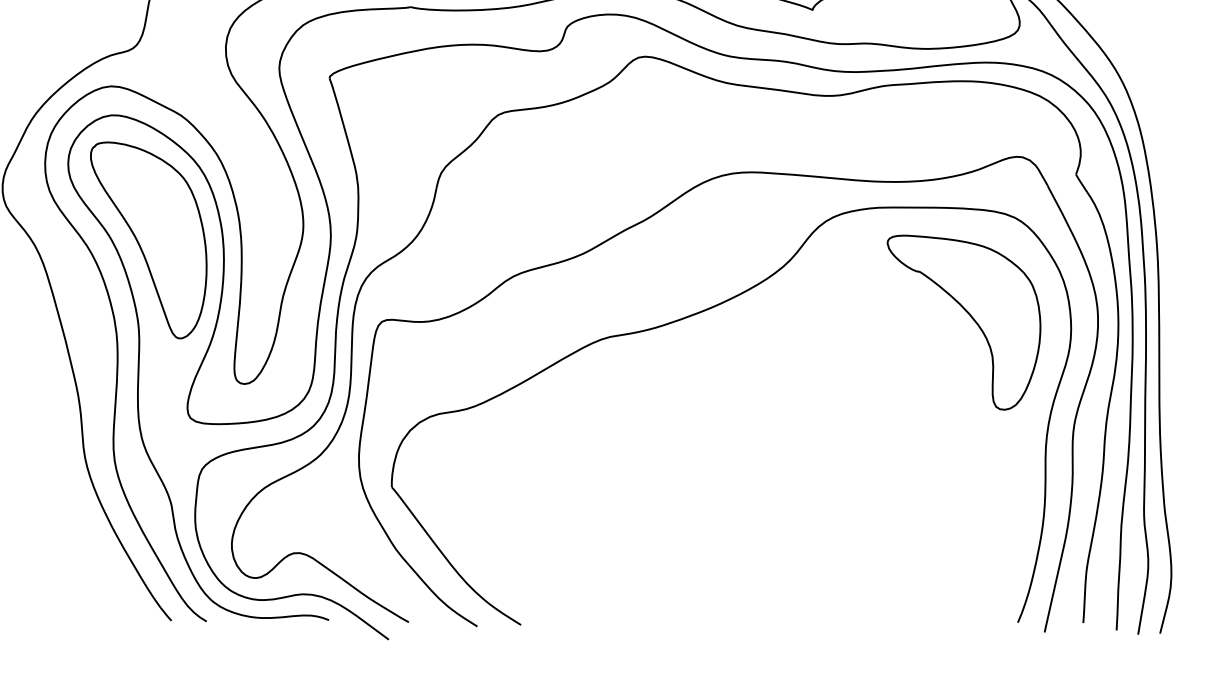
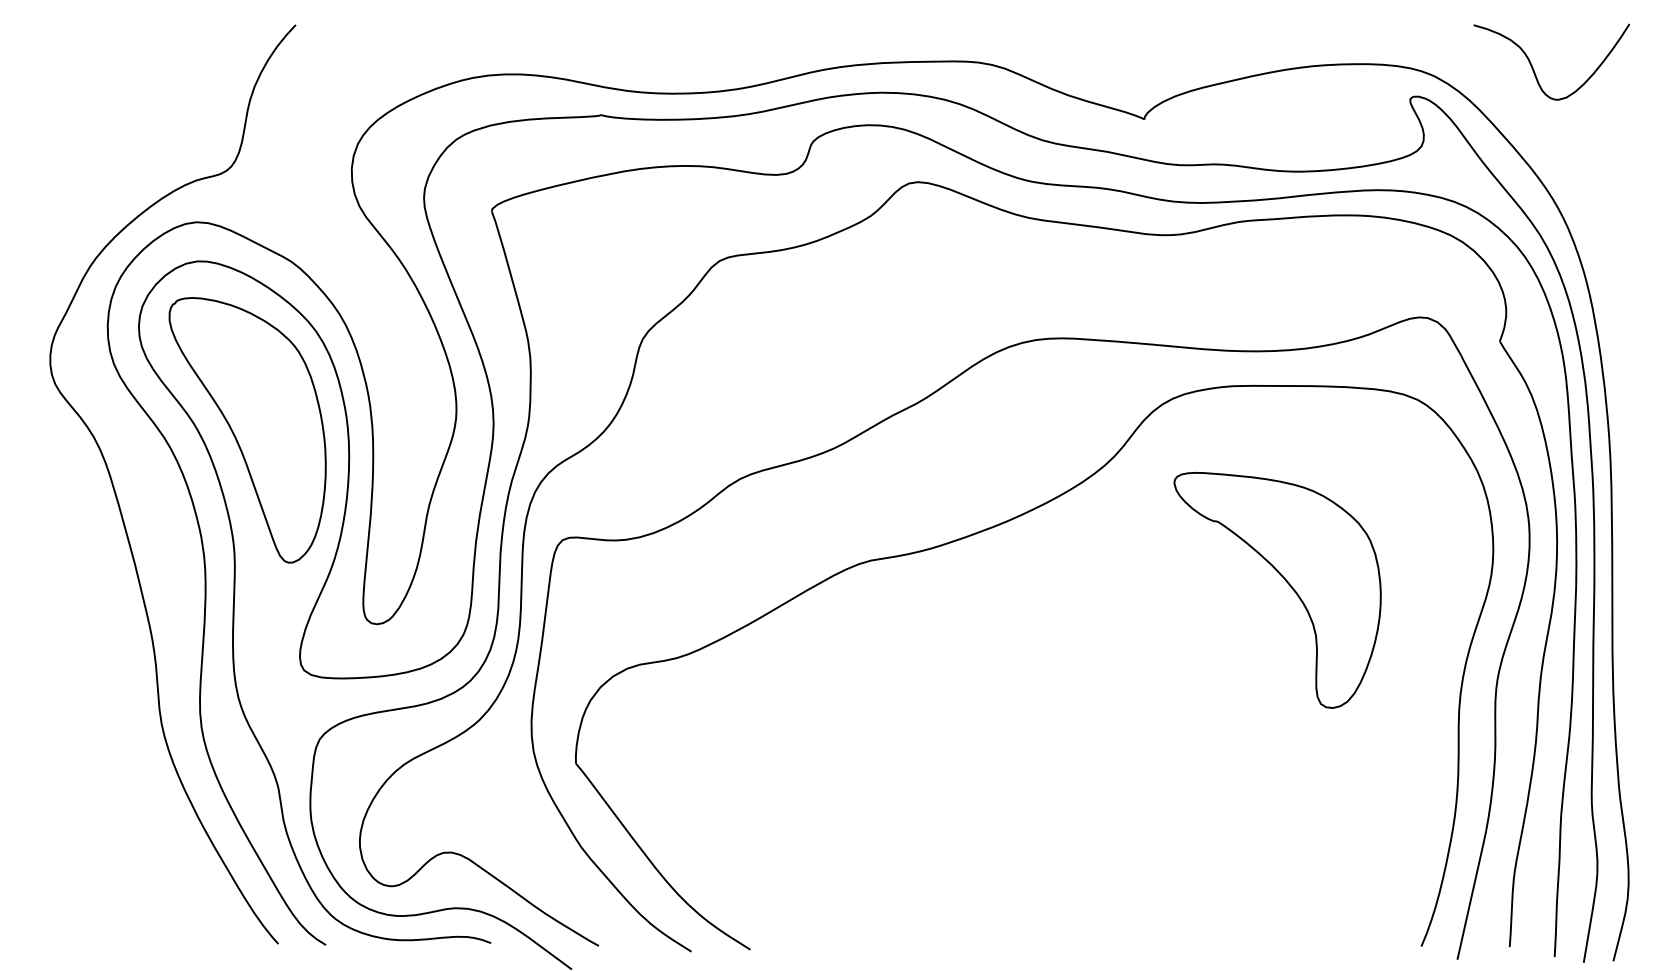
part: (969, 316) -> (1285, 581), moved

